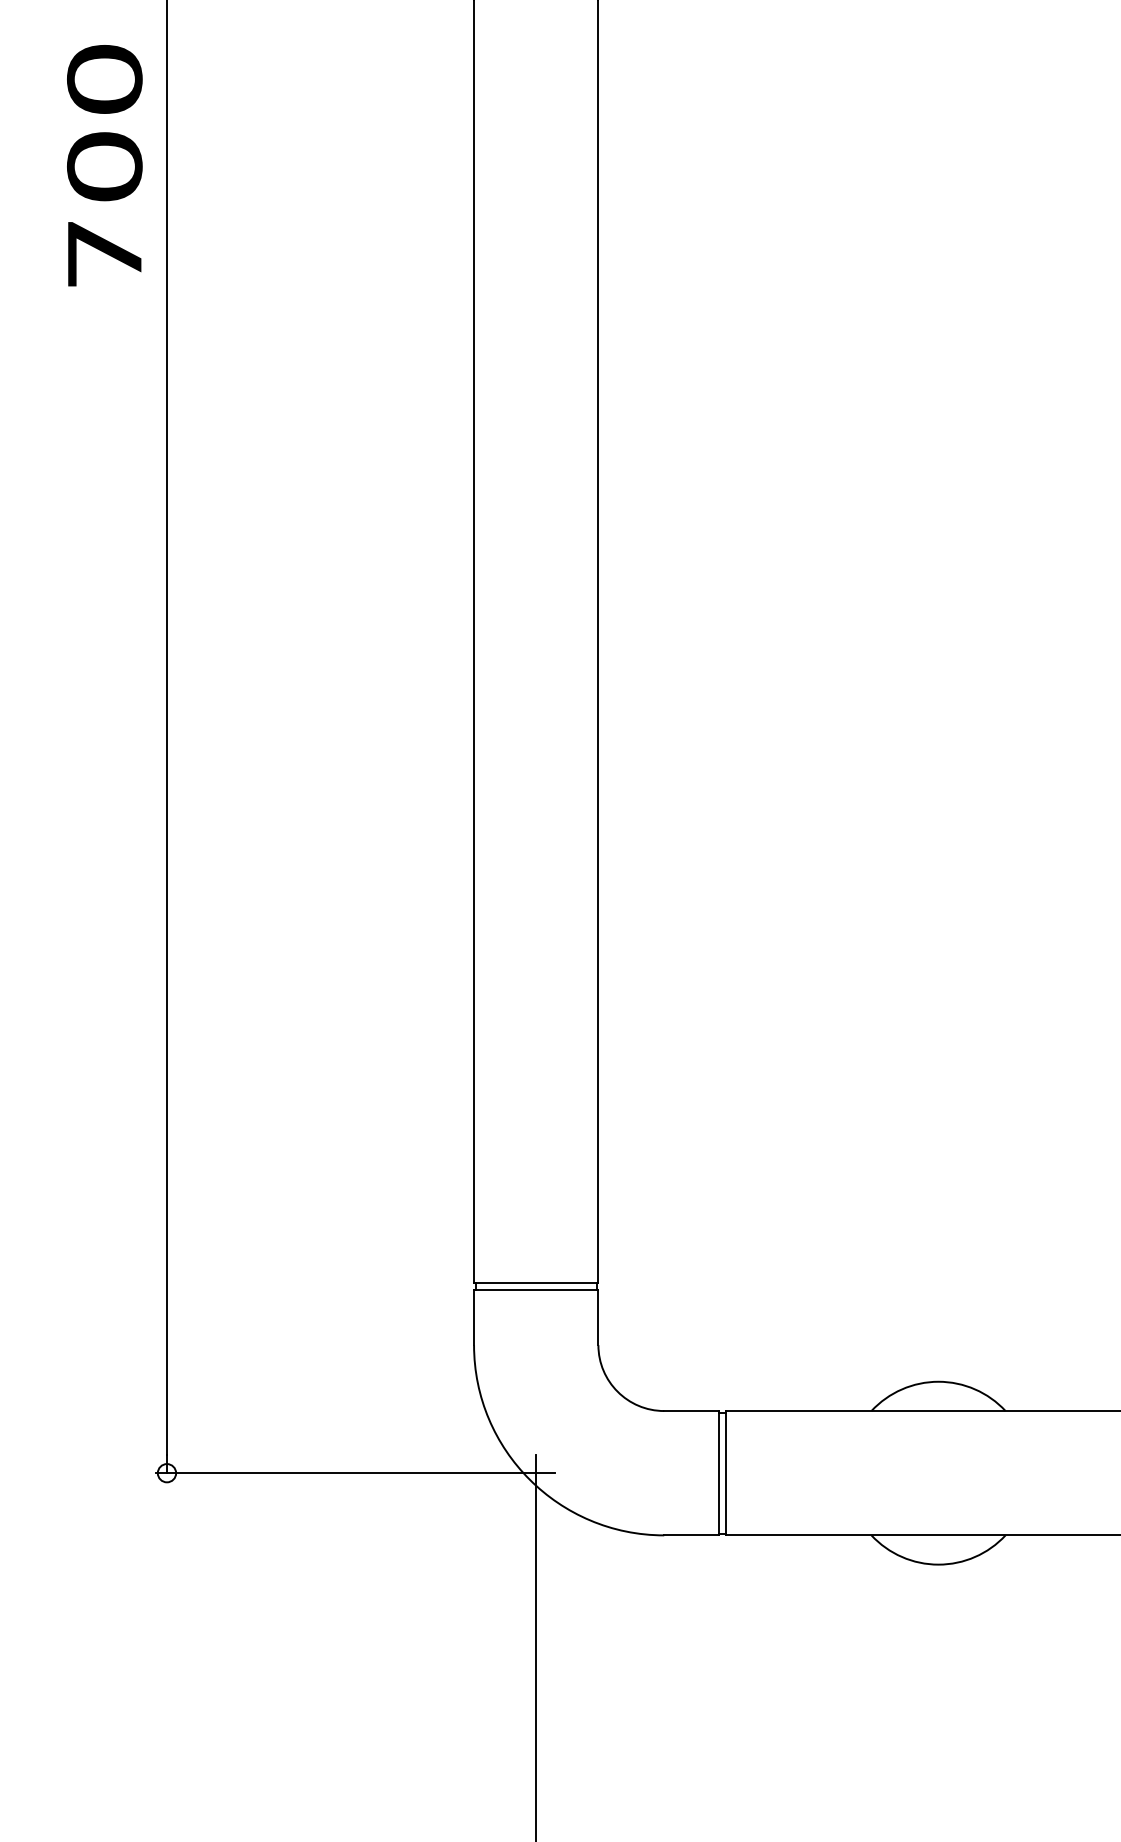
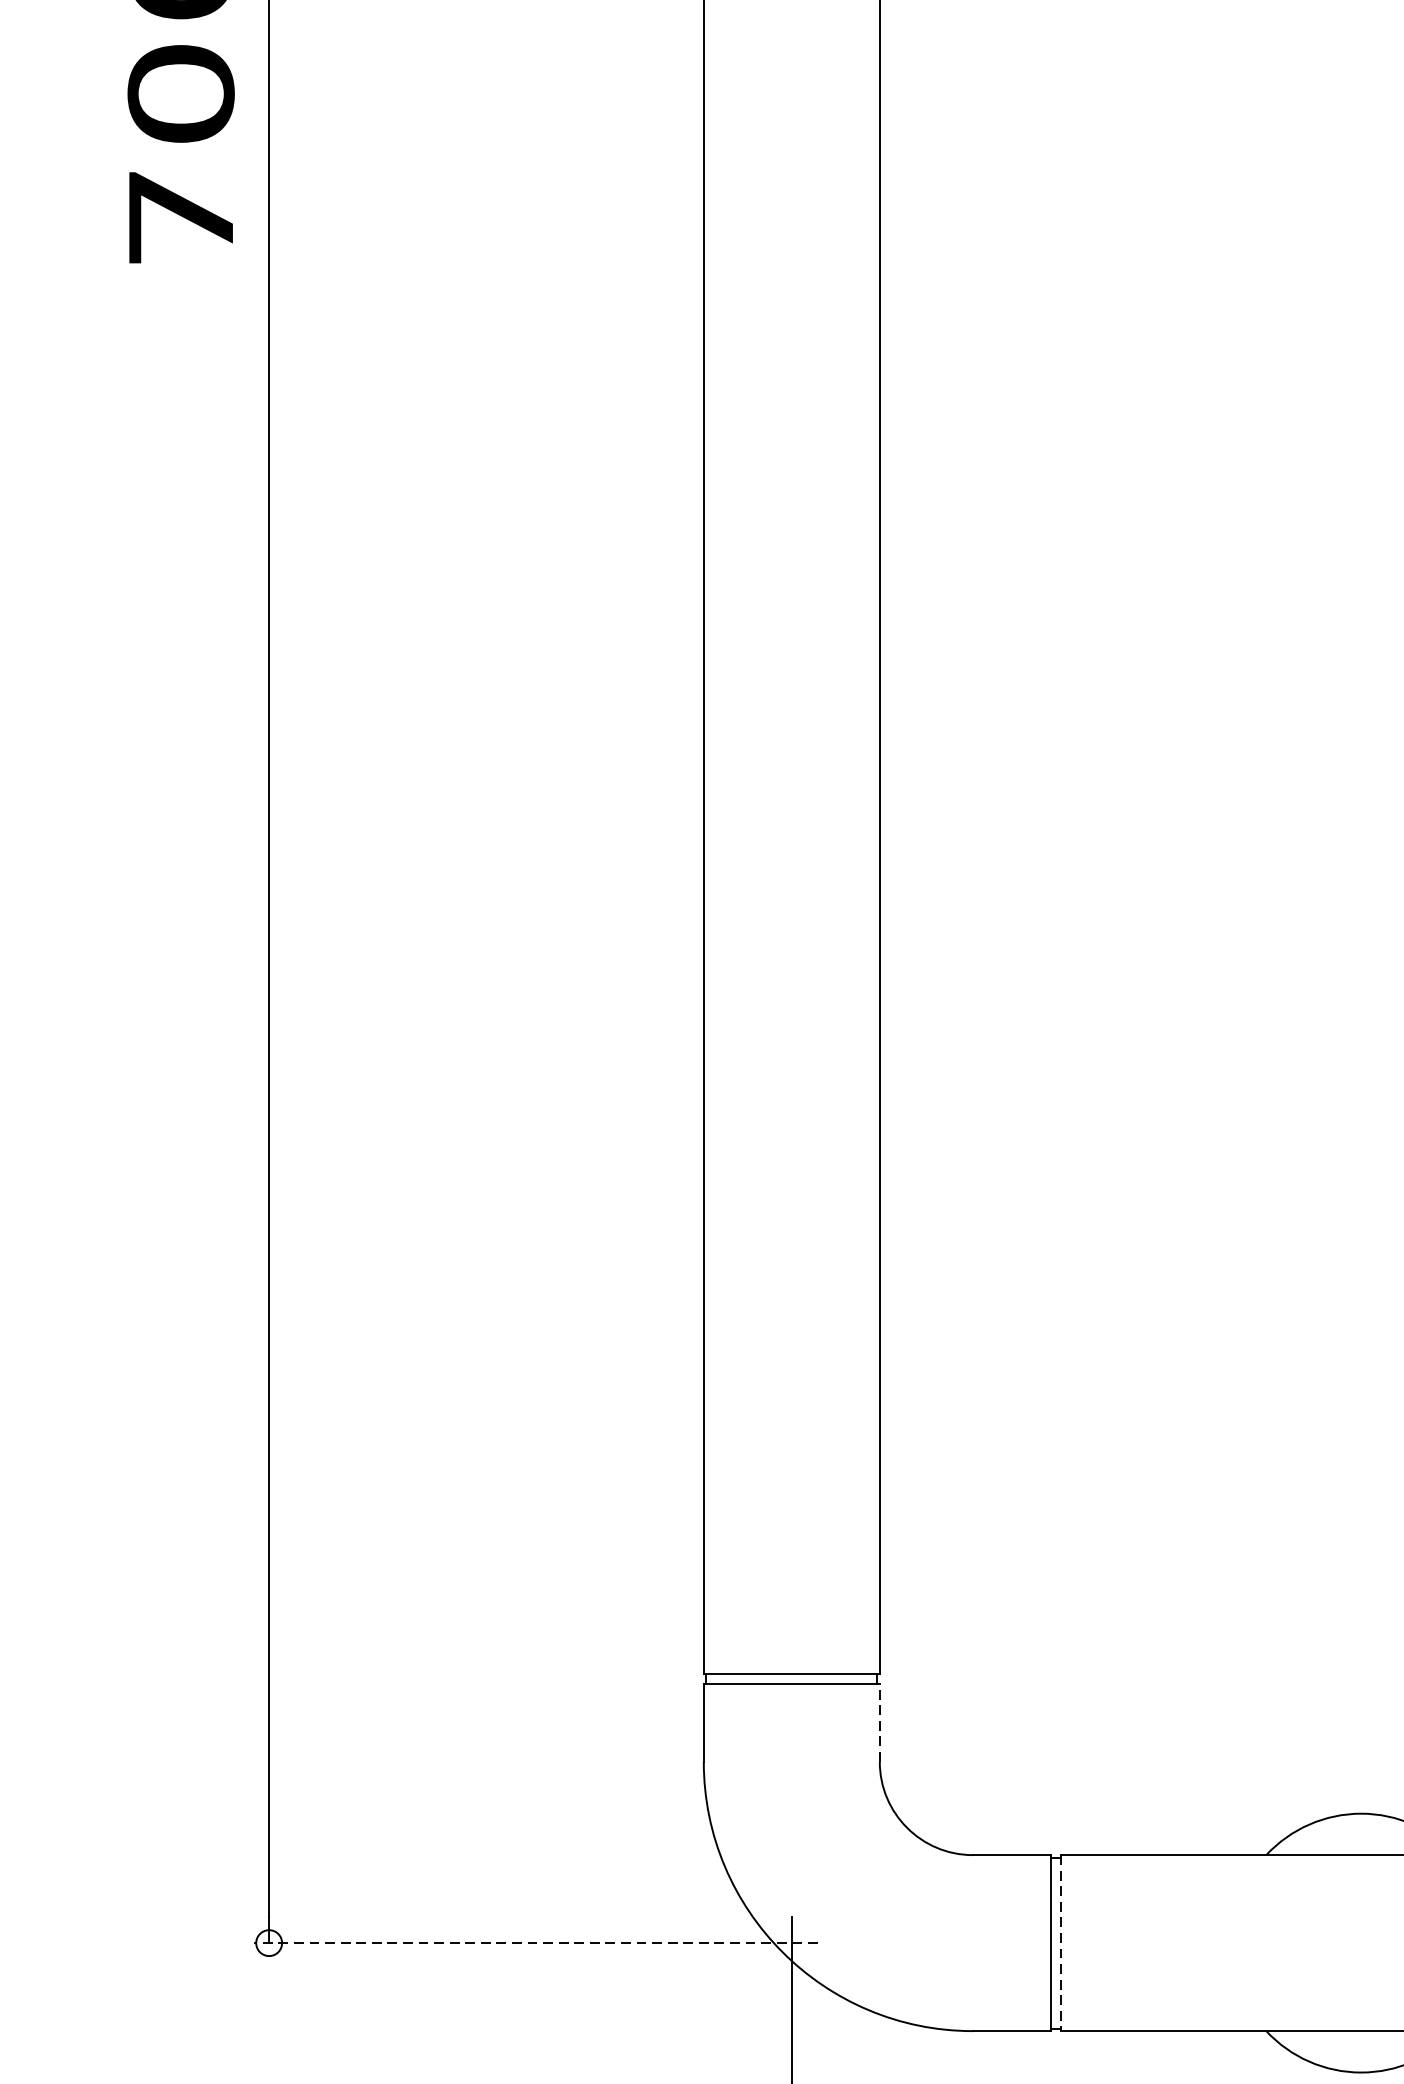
line: (598, 1317) -> (879, 1722), solid -> dashed
line: (354, 1473) -> (534, 1943), solid -> dashed
line: (726, 1473) -> (1061, 1943), solid -> dashed

